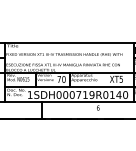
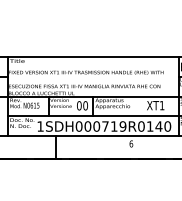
text: (59, 79) -> (79, 105), 70 -> 00
text: (120, 79) -> (161, 105), XT5 -> XT1

